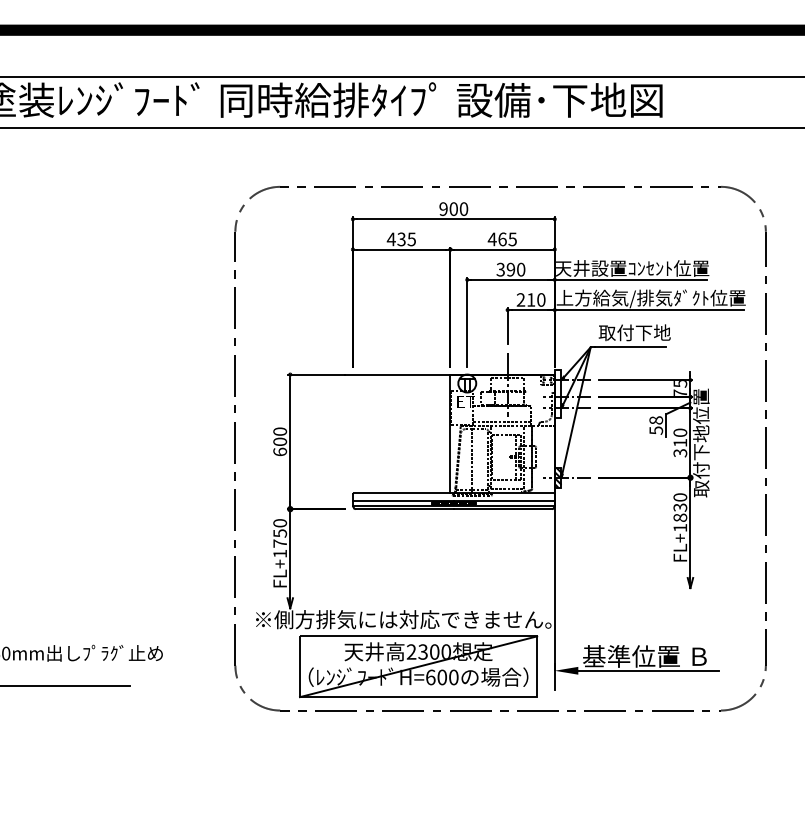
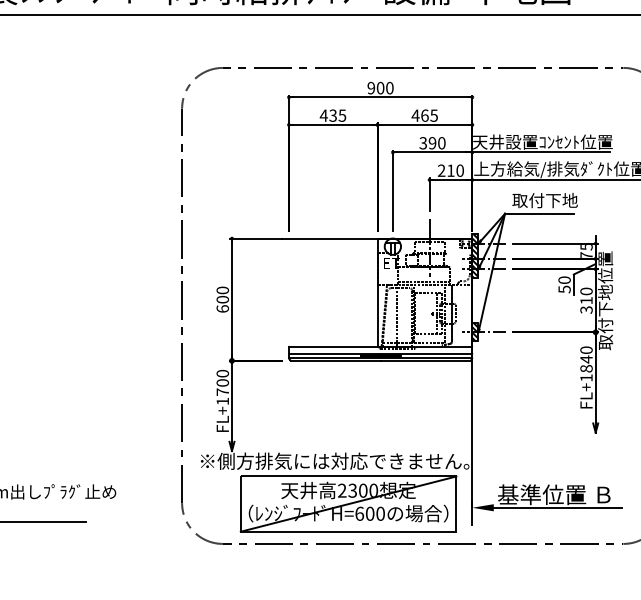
hatch: (557, 394) -> (474, 256), added
text: (655, 420) -> (563, 280), 58 -> 50
text: (680, 507) -> (586, 359), FL+1830 -> FL+1840
text: (279, 533) -> (222, 383), FL+1750 -> FL+1700

